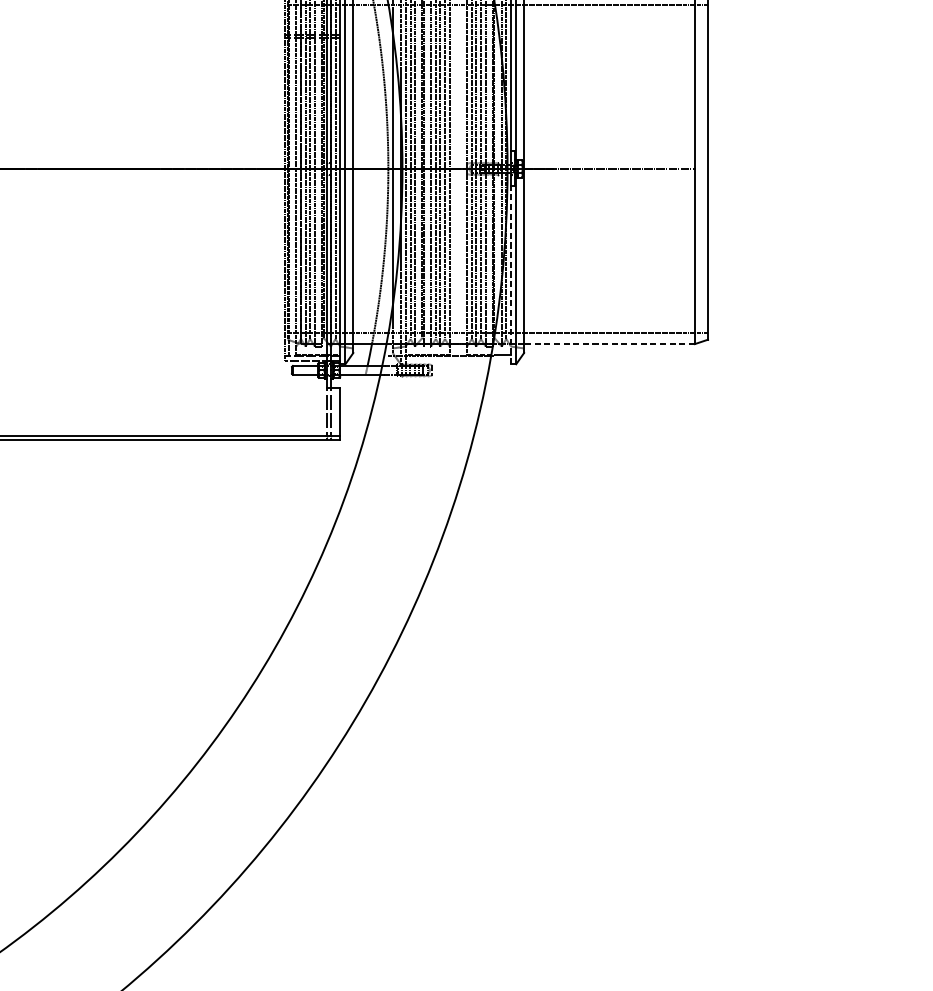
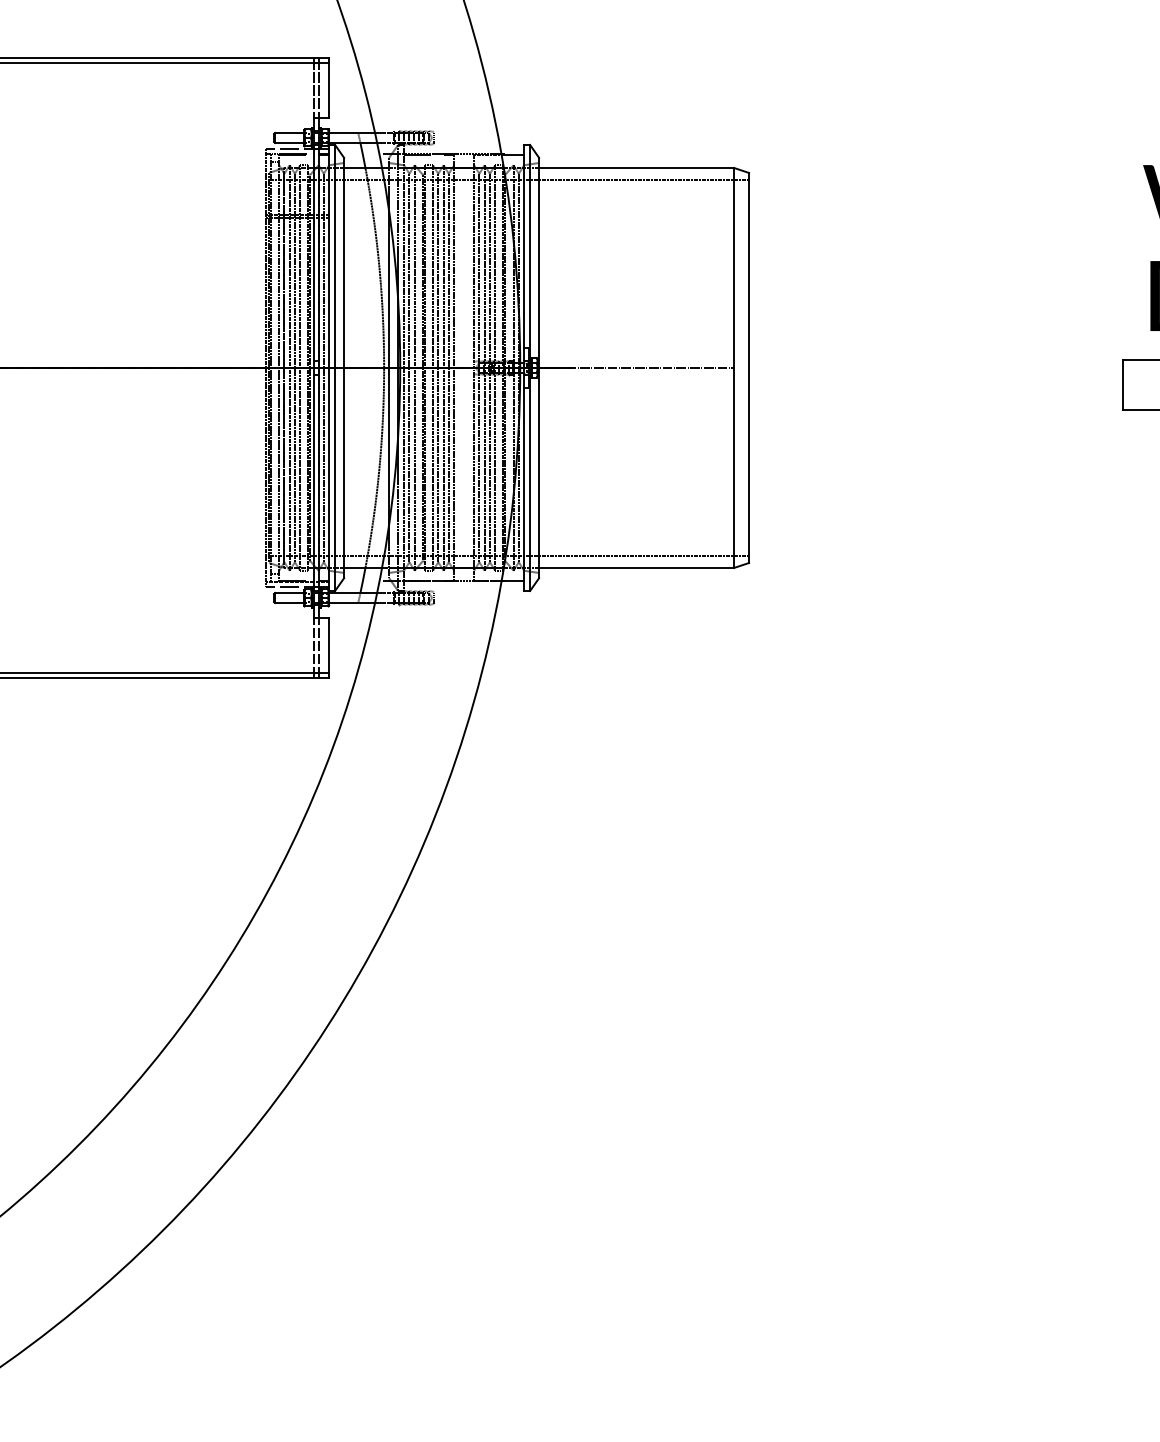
line: (511, 274) -> (524, 488), dashed -> solid
line: (609, 343) -> (636, 567), dashed -> solid

